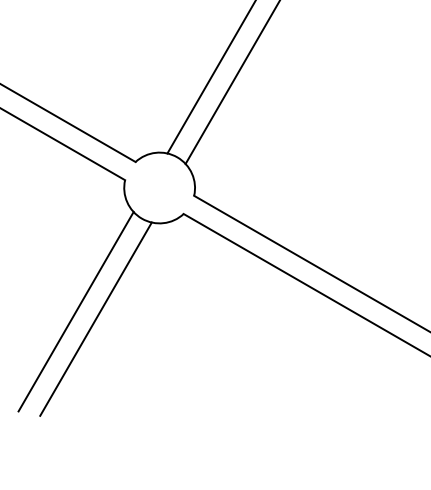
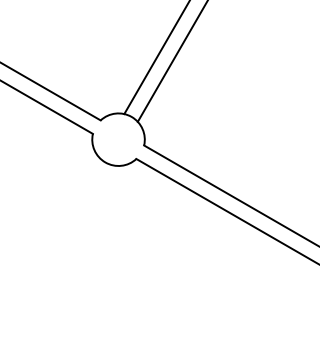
line: (76, 311) -> (56, 231), removed
line: (94, 318) -> (70, 236), removed

